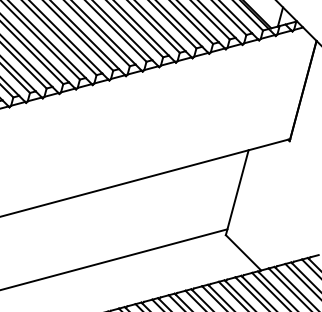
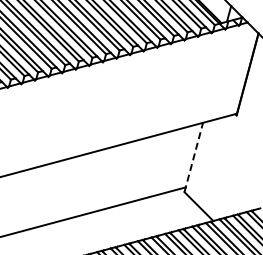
line: (236, 192) -> (193, 157), solid -> dashed

